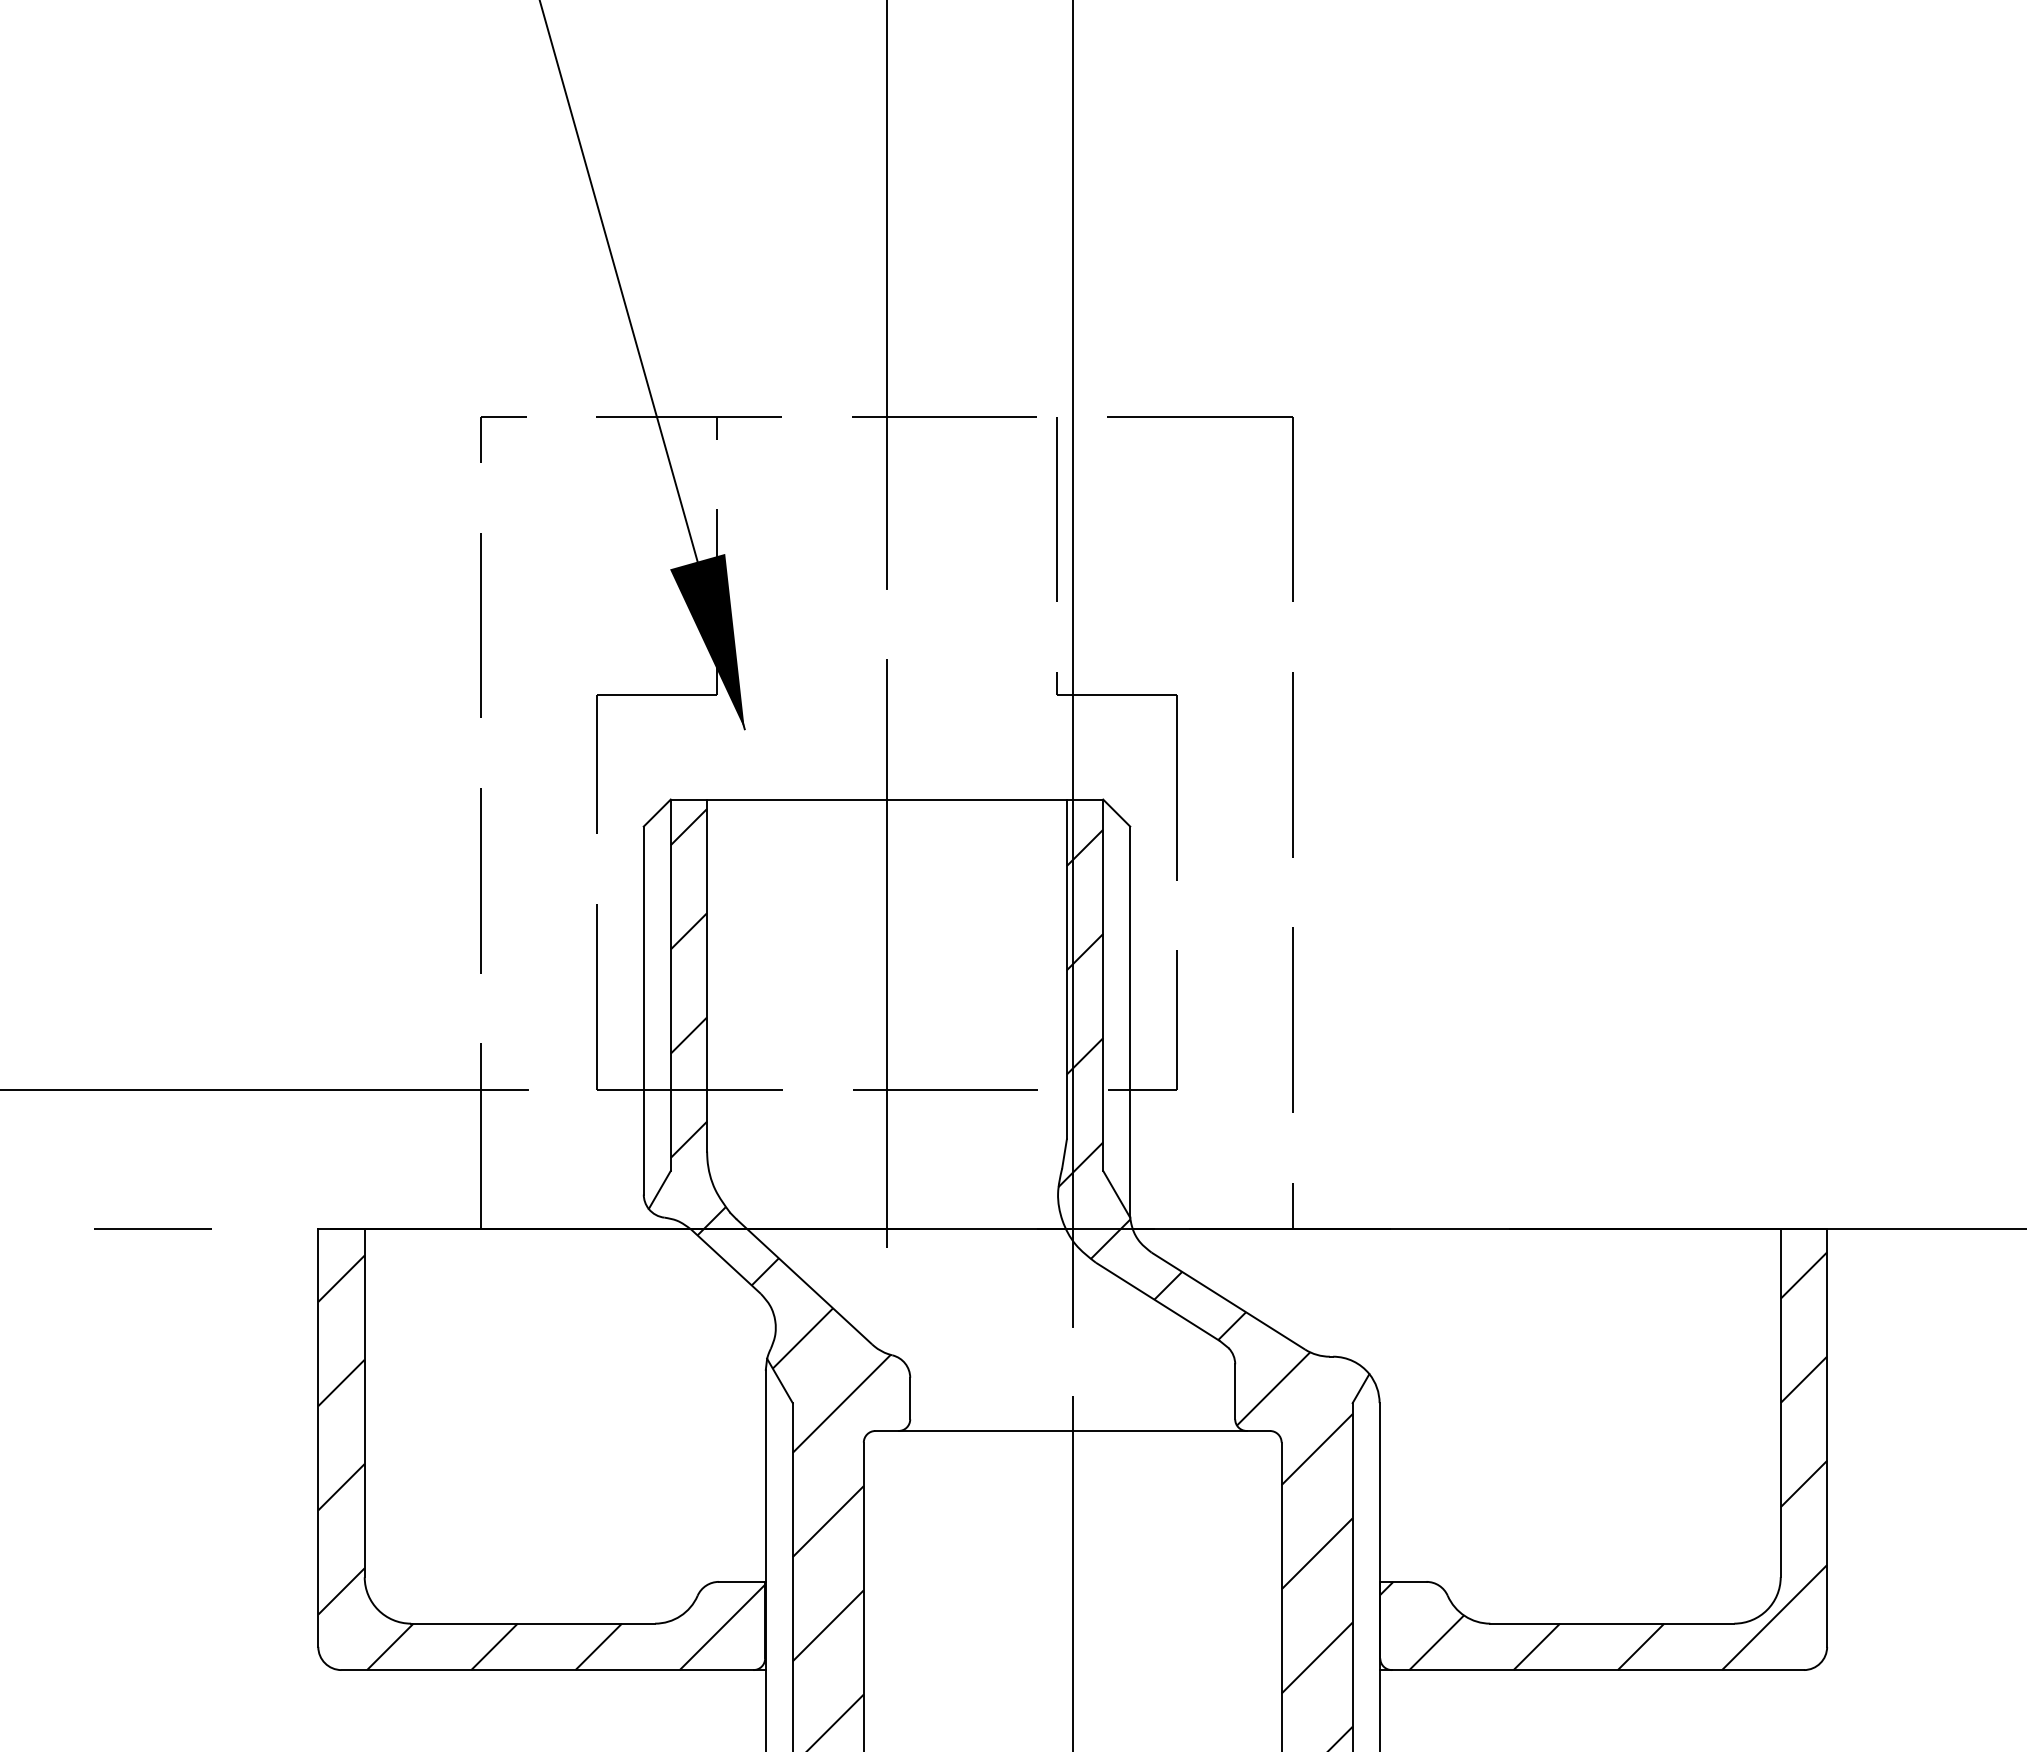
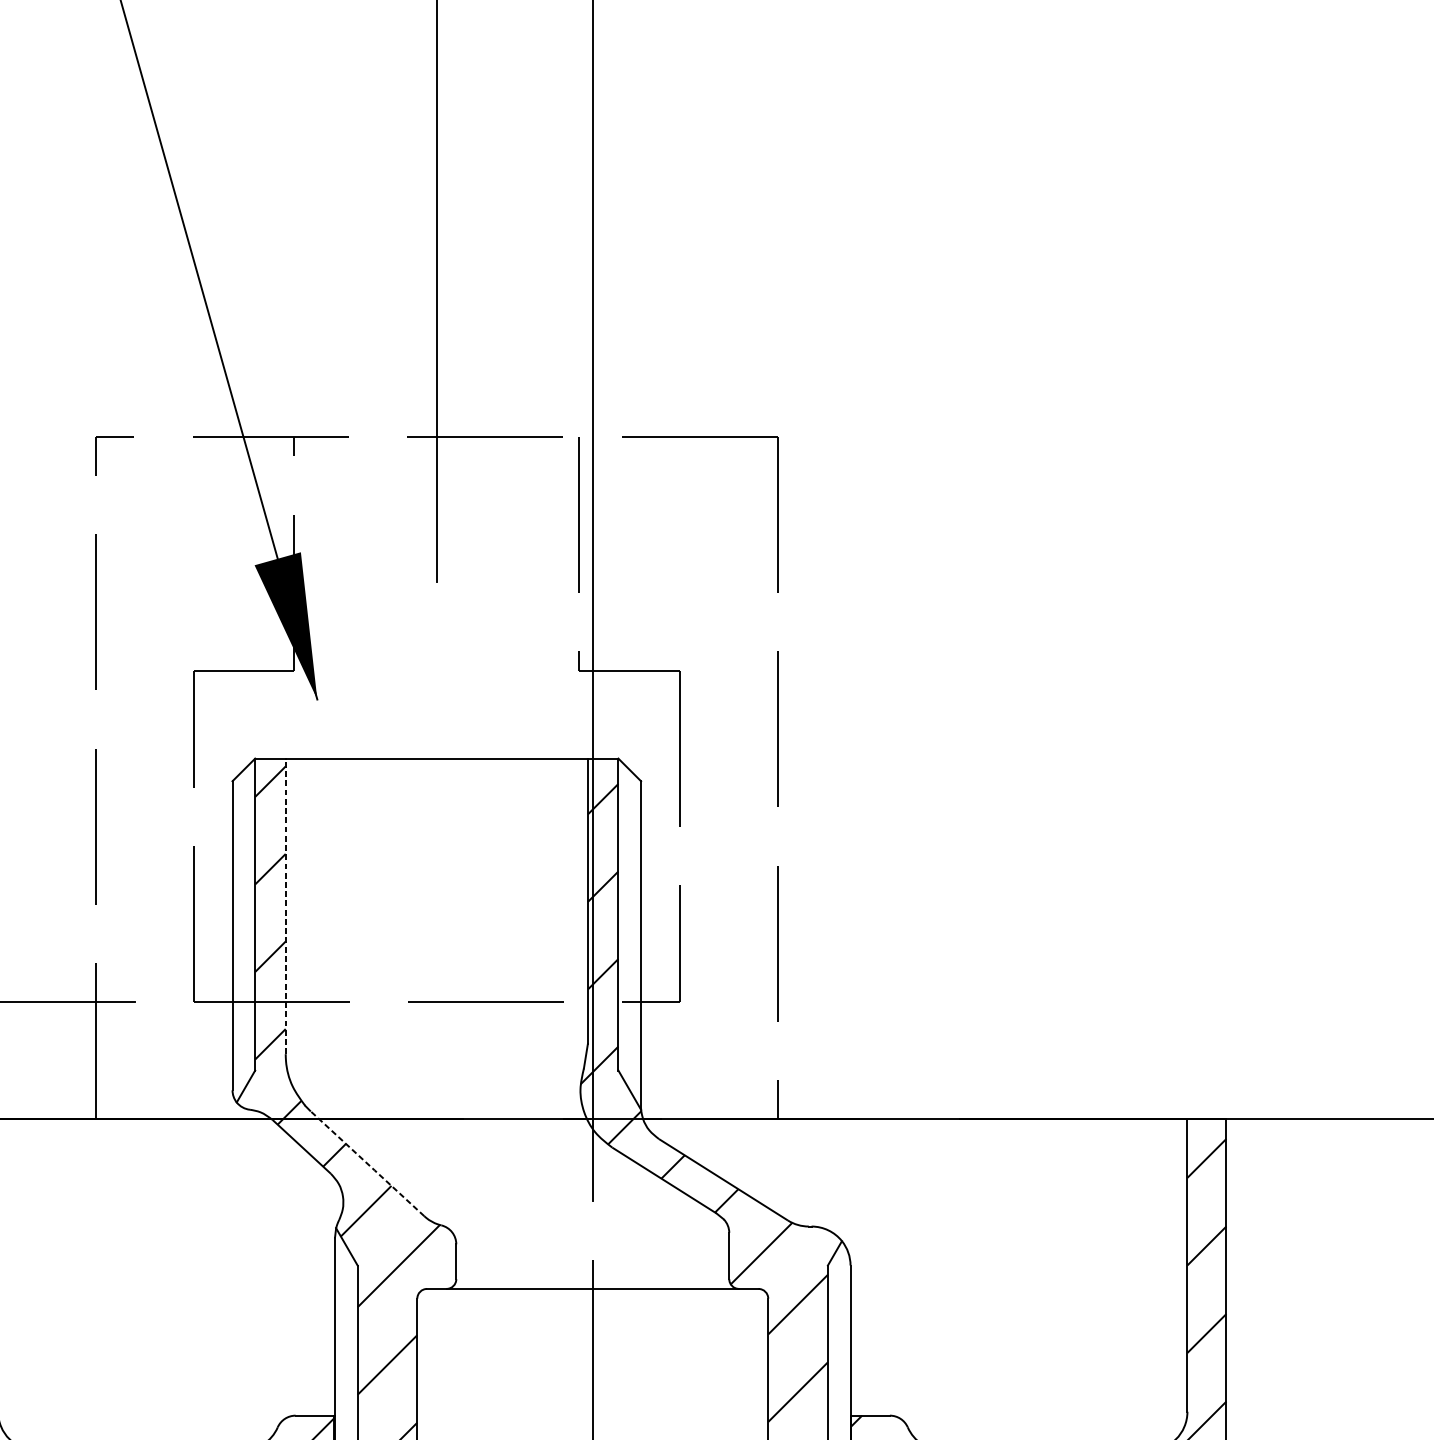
line: (887, 962) -> (437, 895), removed
line: (707, 975) -> (286, 906), solid -> dashed
line: (804, 1281) -> (367, 1163), solid -> dashed

